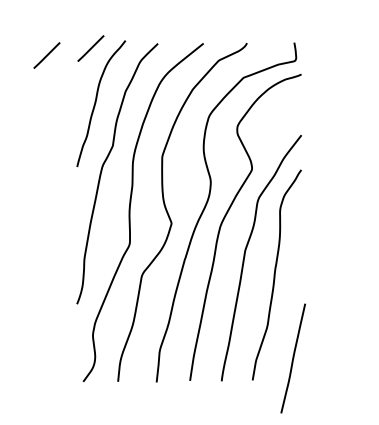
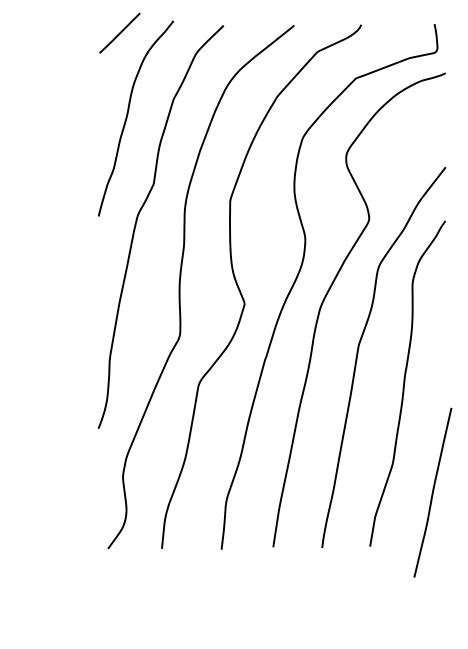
line: (46, 55) -> (51, 43), removed
line: (292, 358) -> (431, 492), moved

